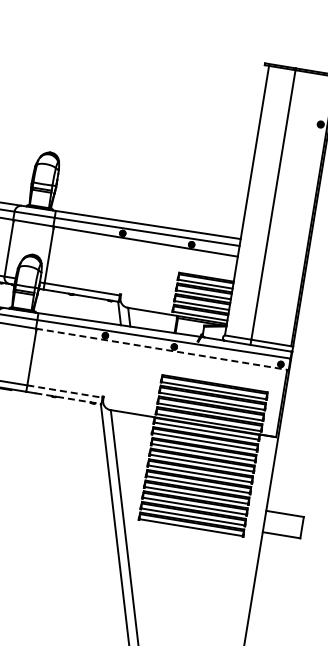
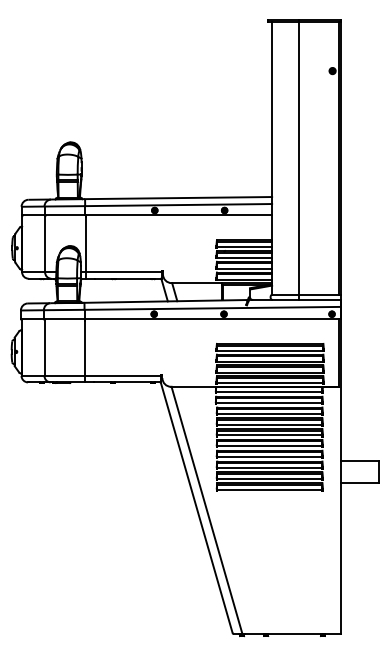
line: (163, 349) -> (213, 318), dashed -> solid
line: (65, 391) -> (123, 375), dashed -> solid
line: (69, 398) -> (128, 382), dashed -> solid

